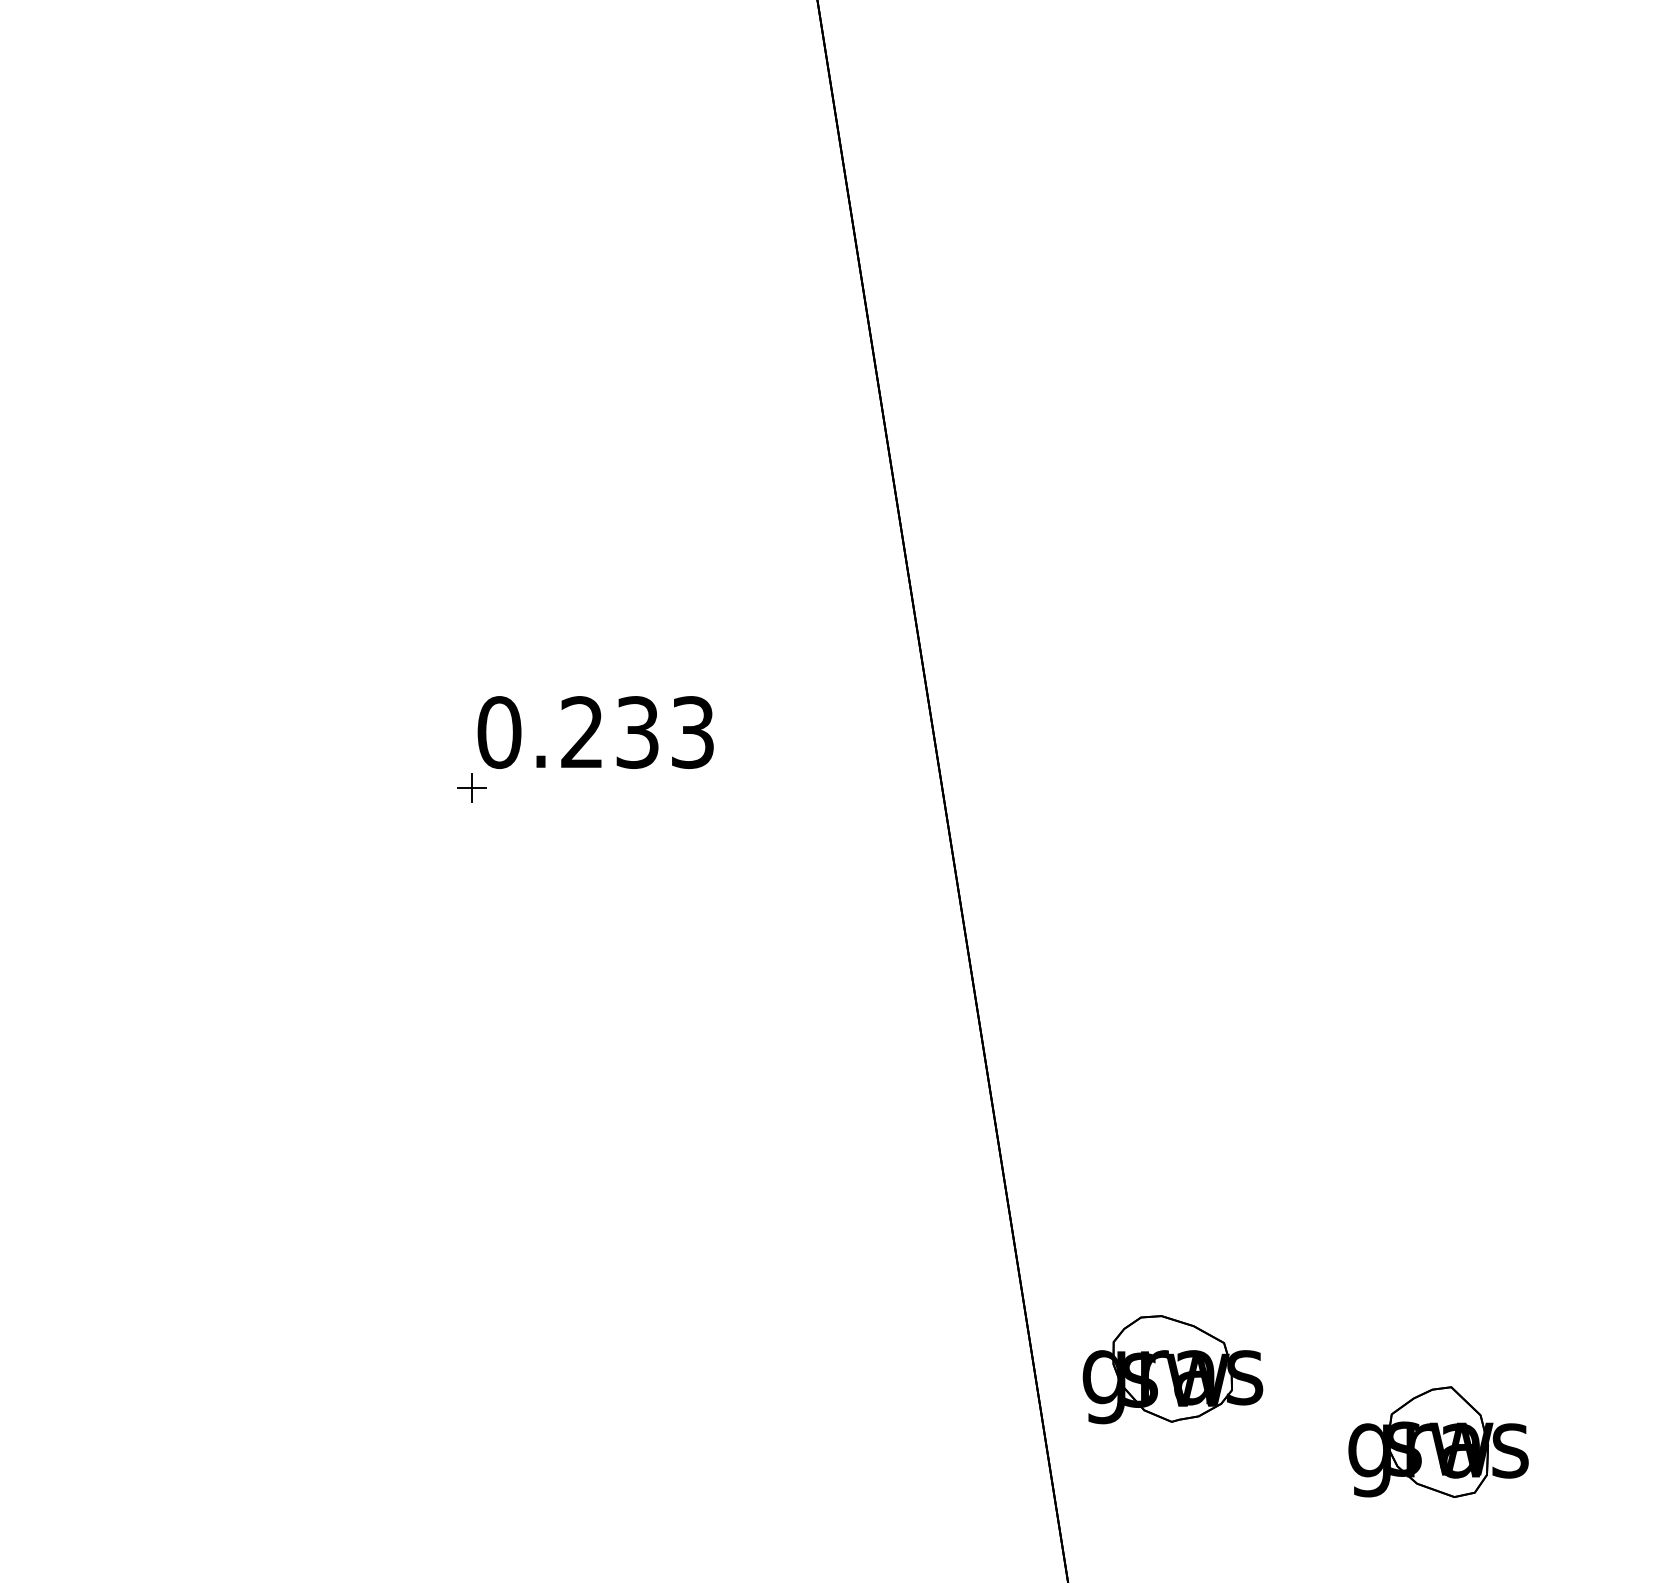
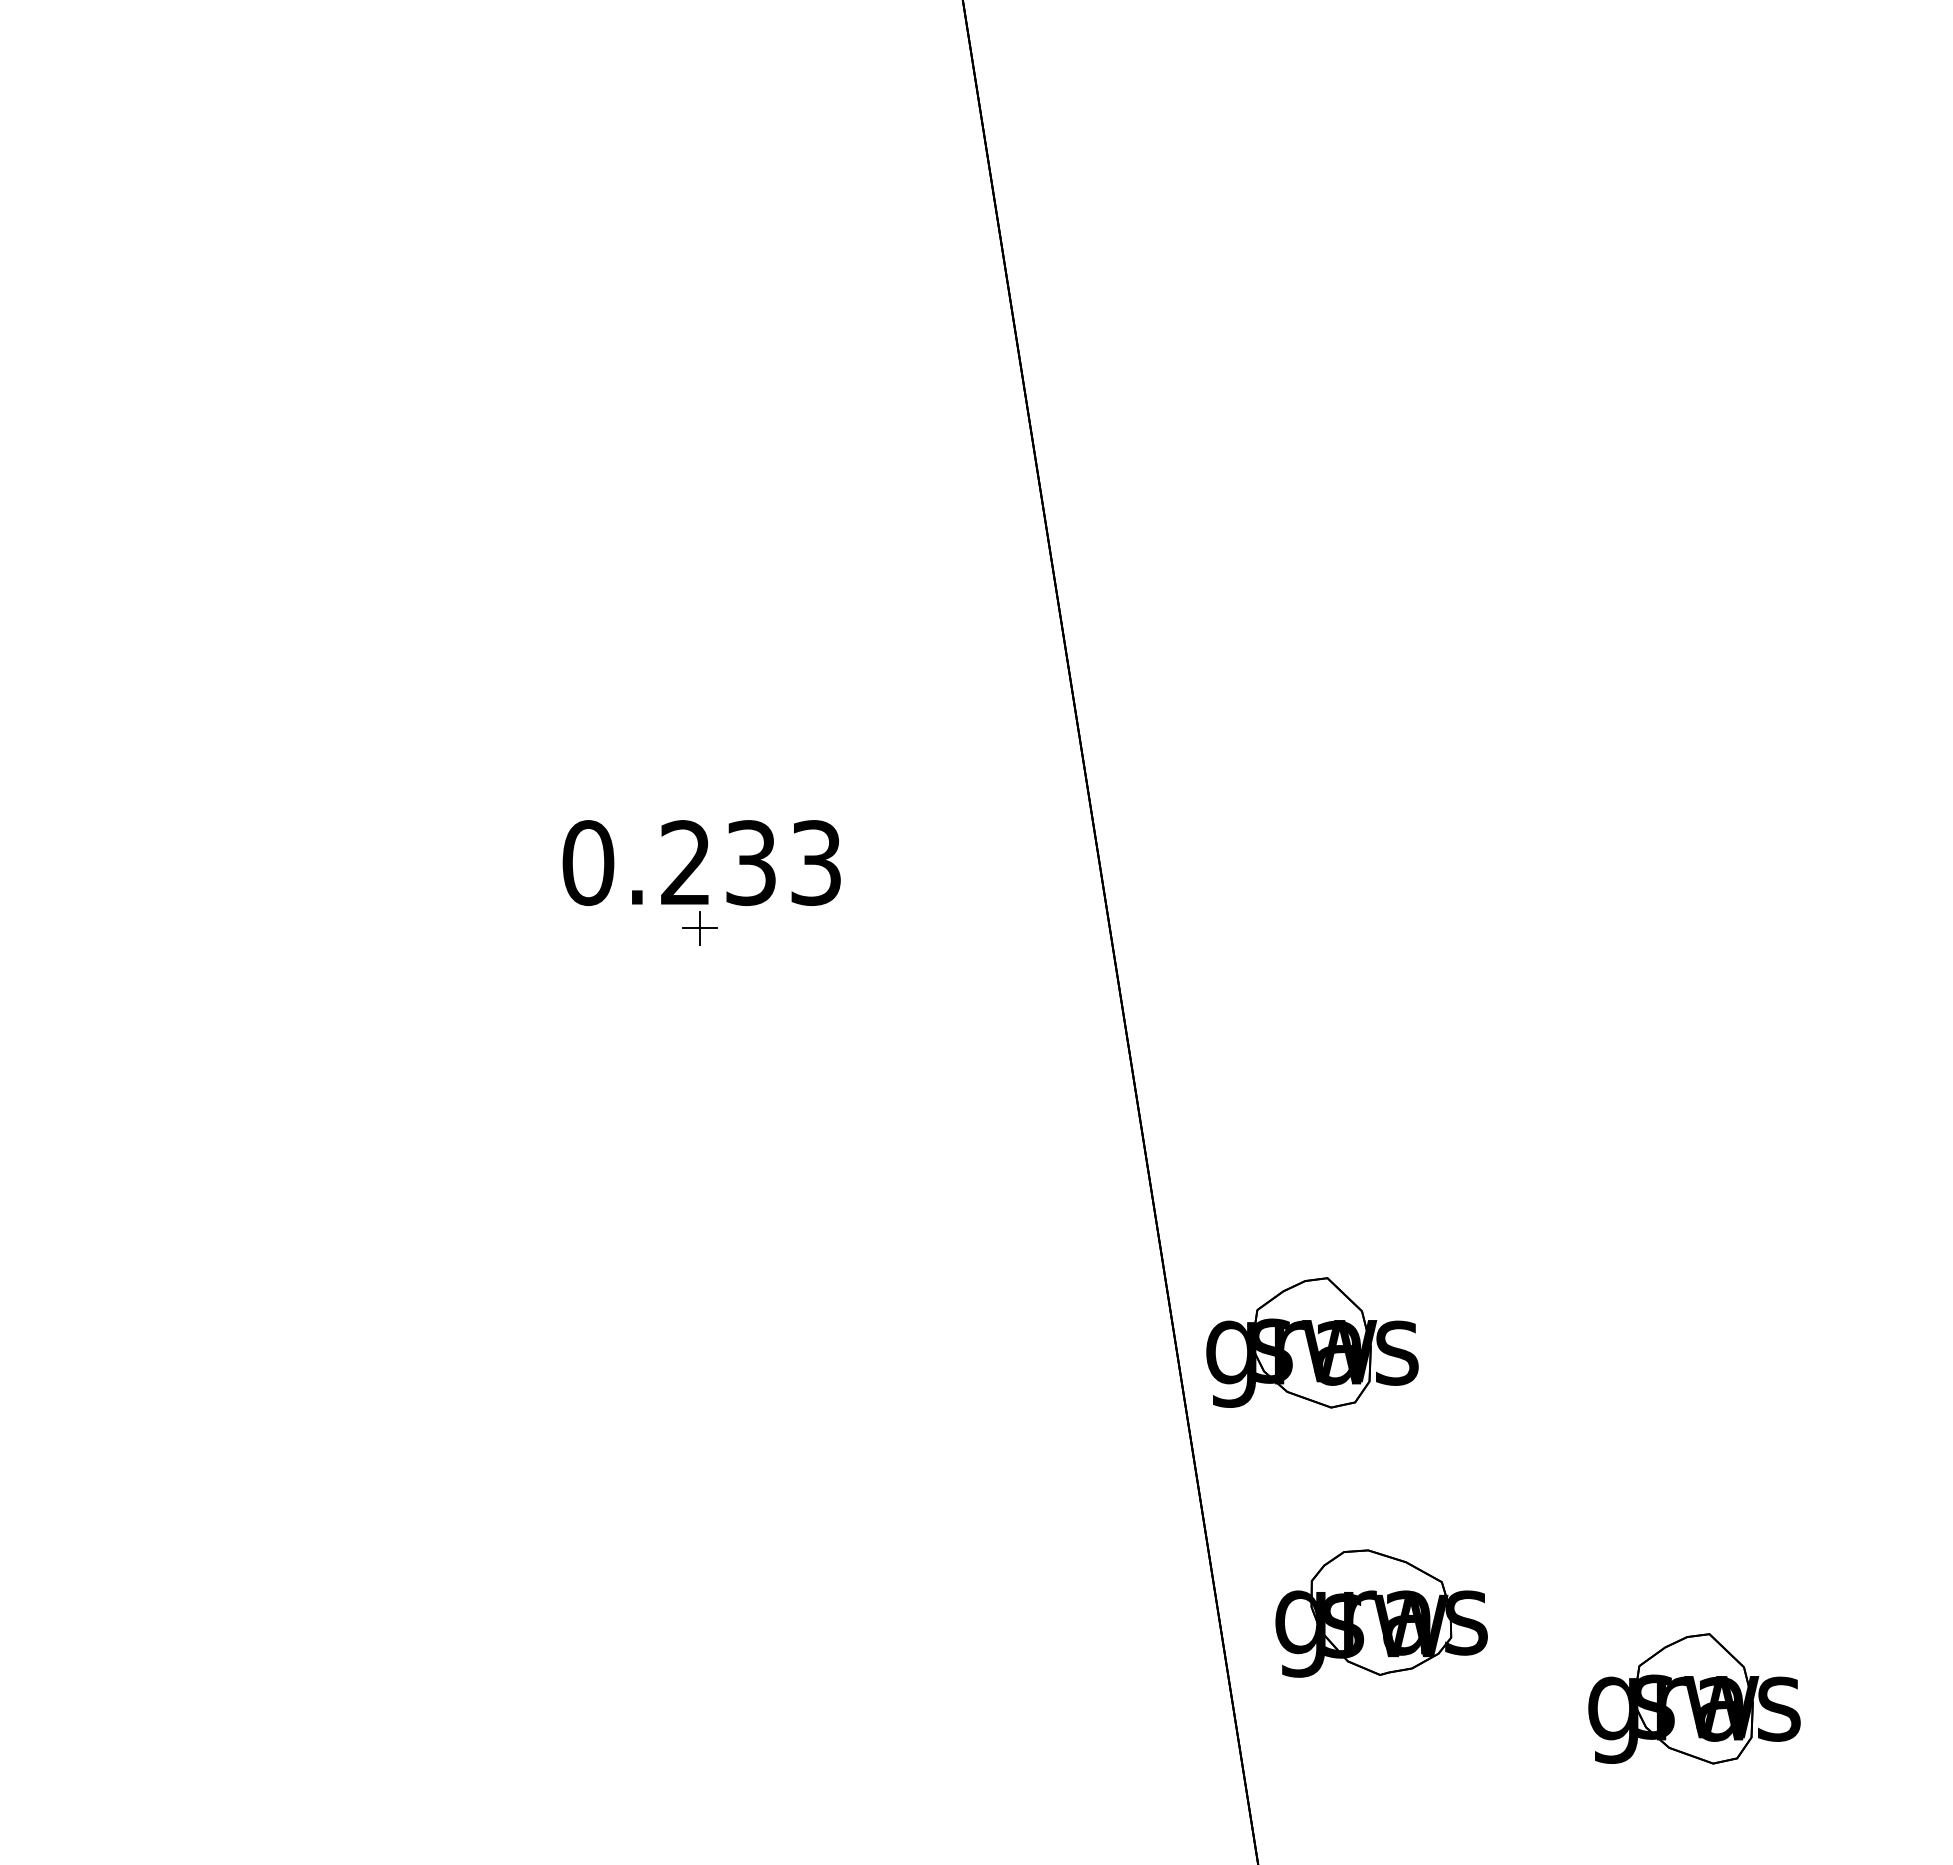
part: (471, 788) -> (699, 928), moved
part: (1114, 1139) -> (1312, 1342), added

